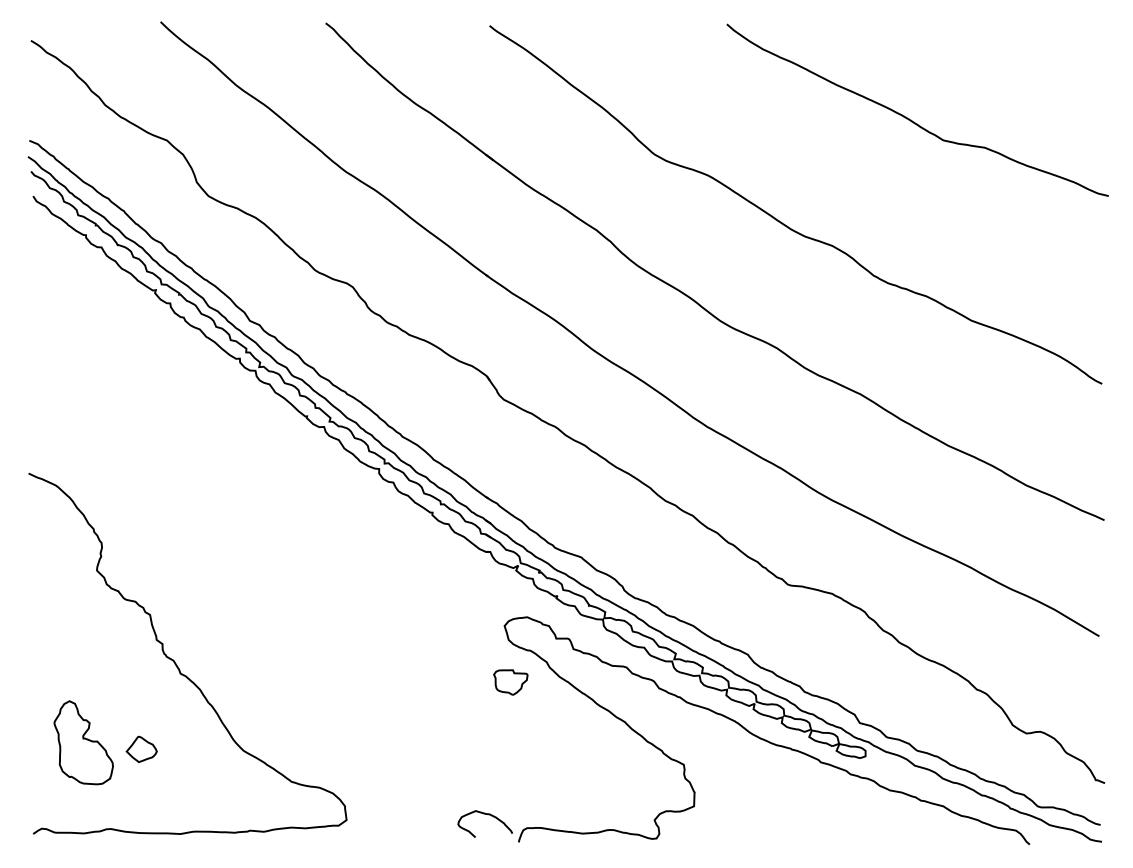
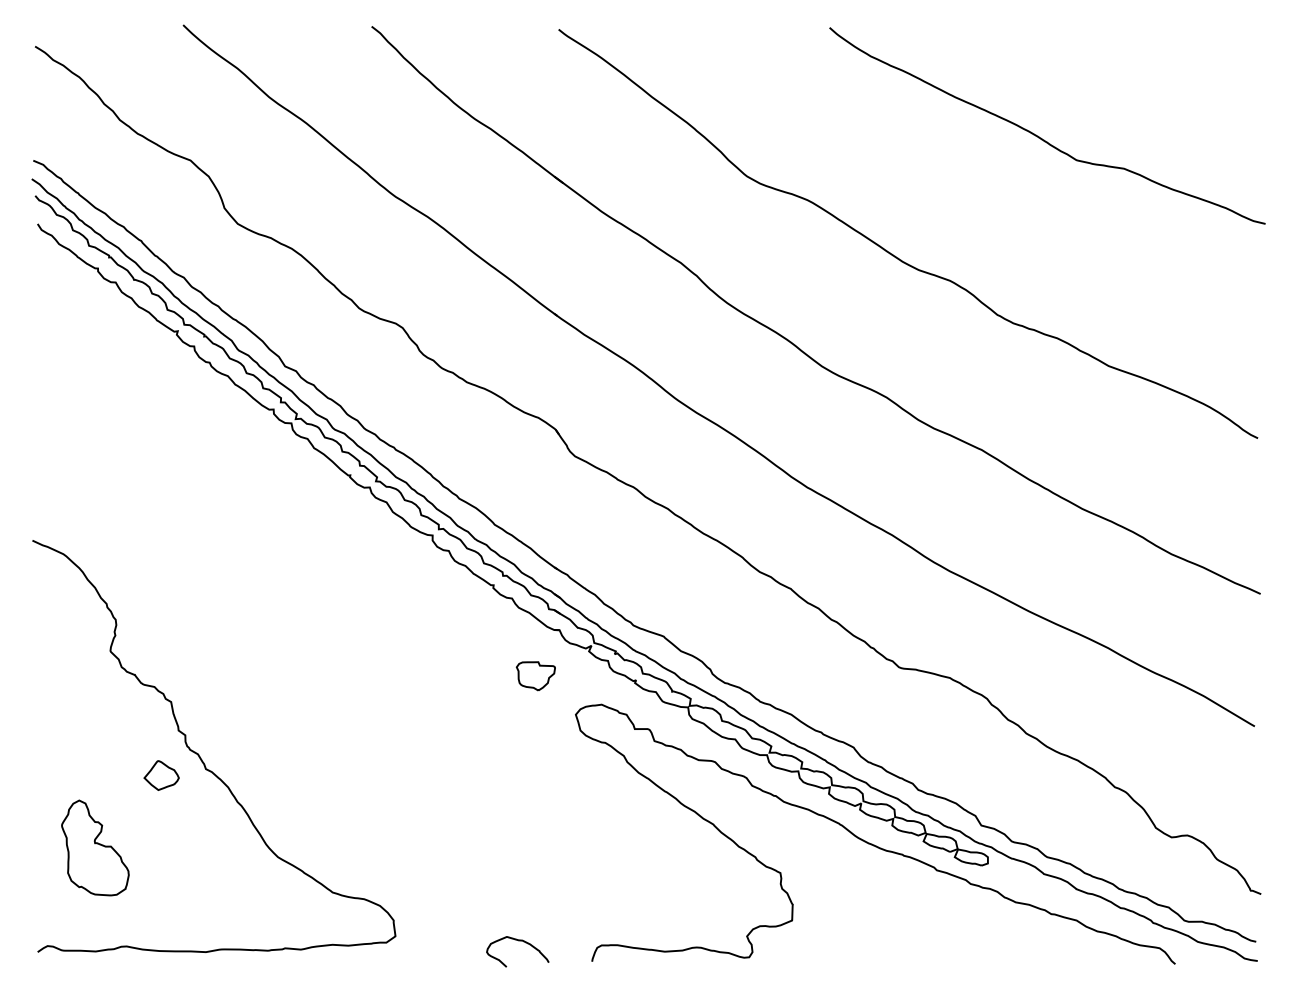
part: (510, 682) -> (535, 676), moved
part: (141, 749) -> (161, 775), moved
curve: (485, 815) -> (518, 941), moved

